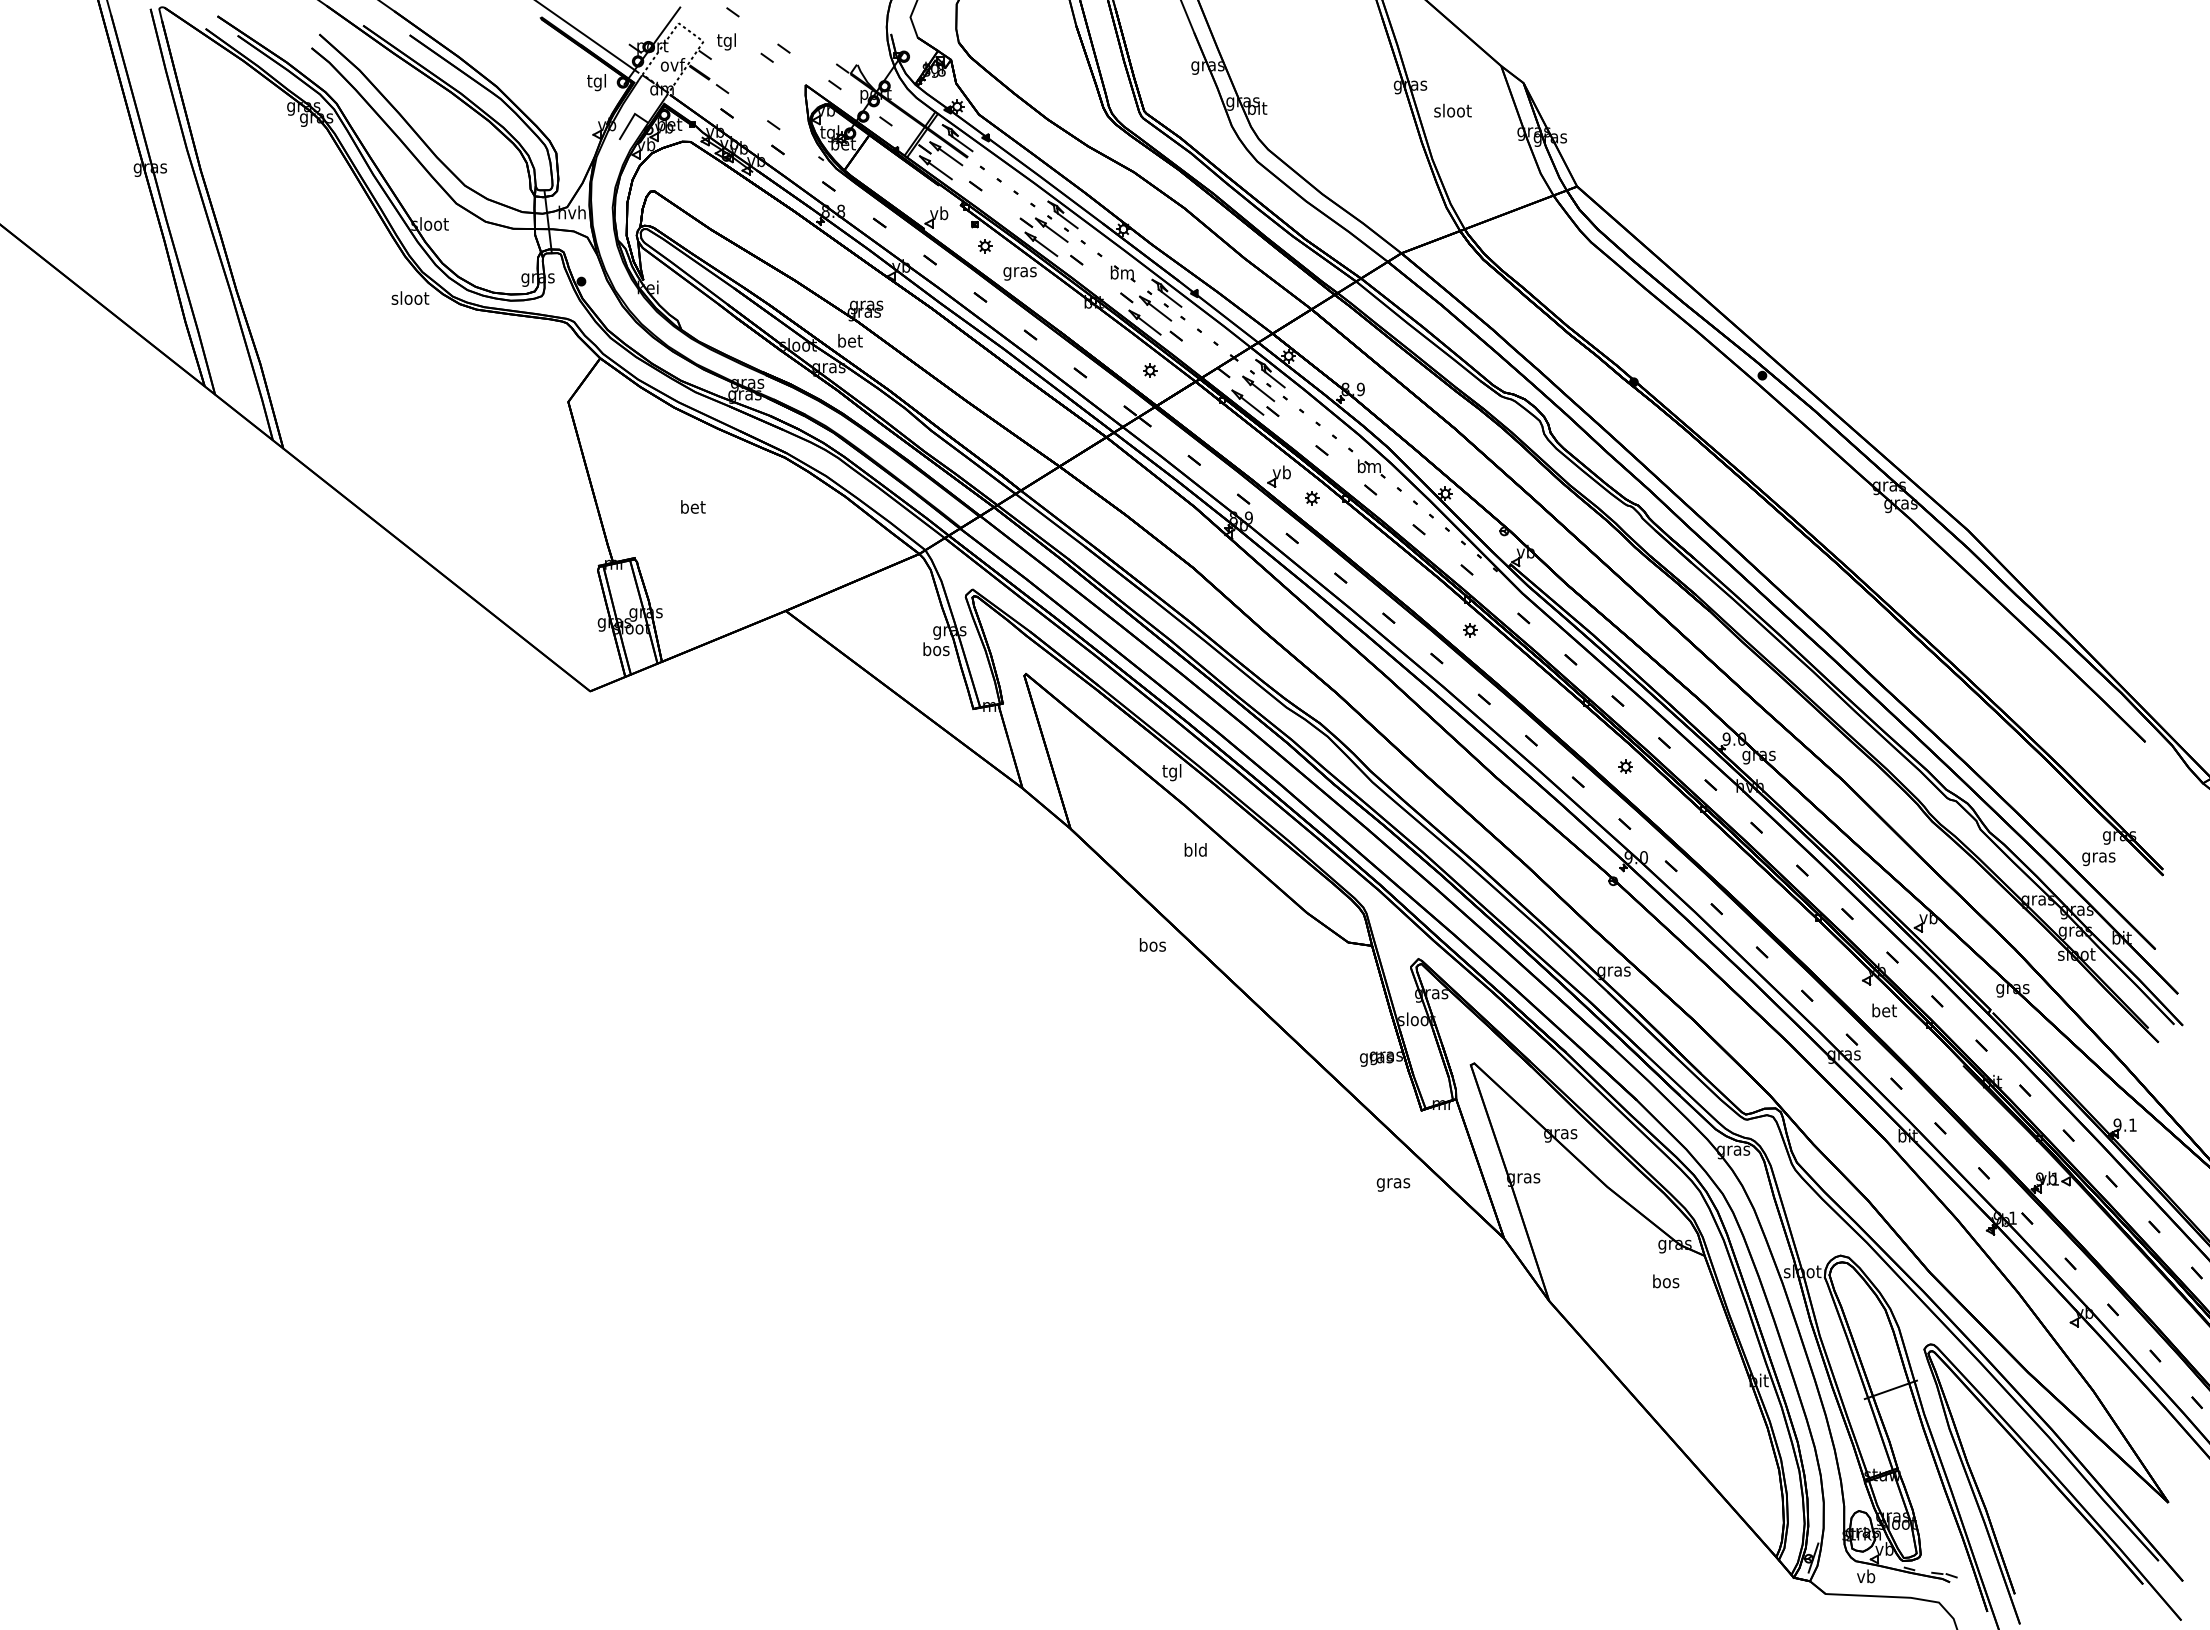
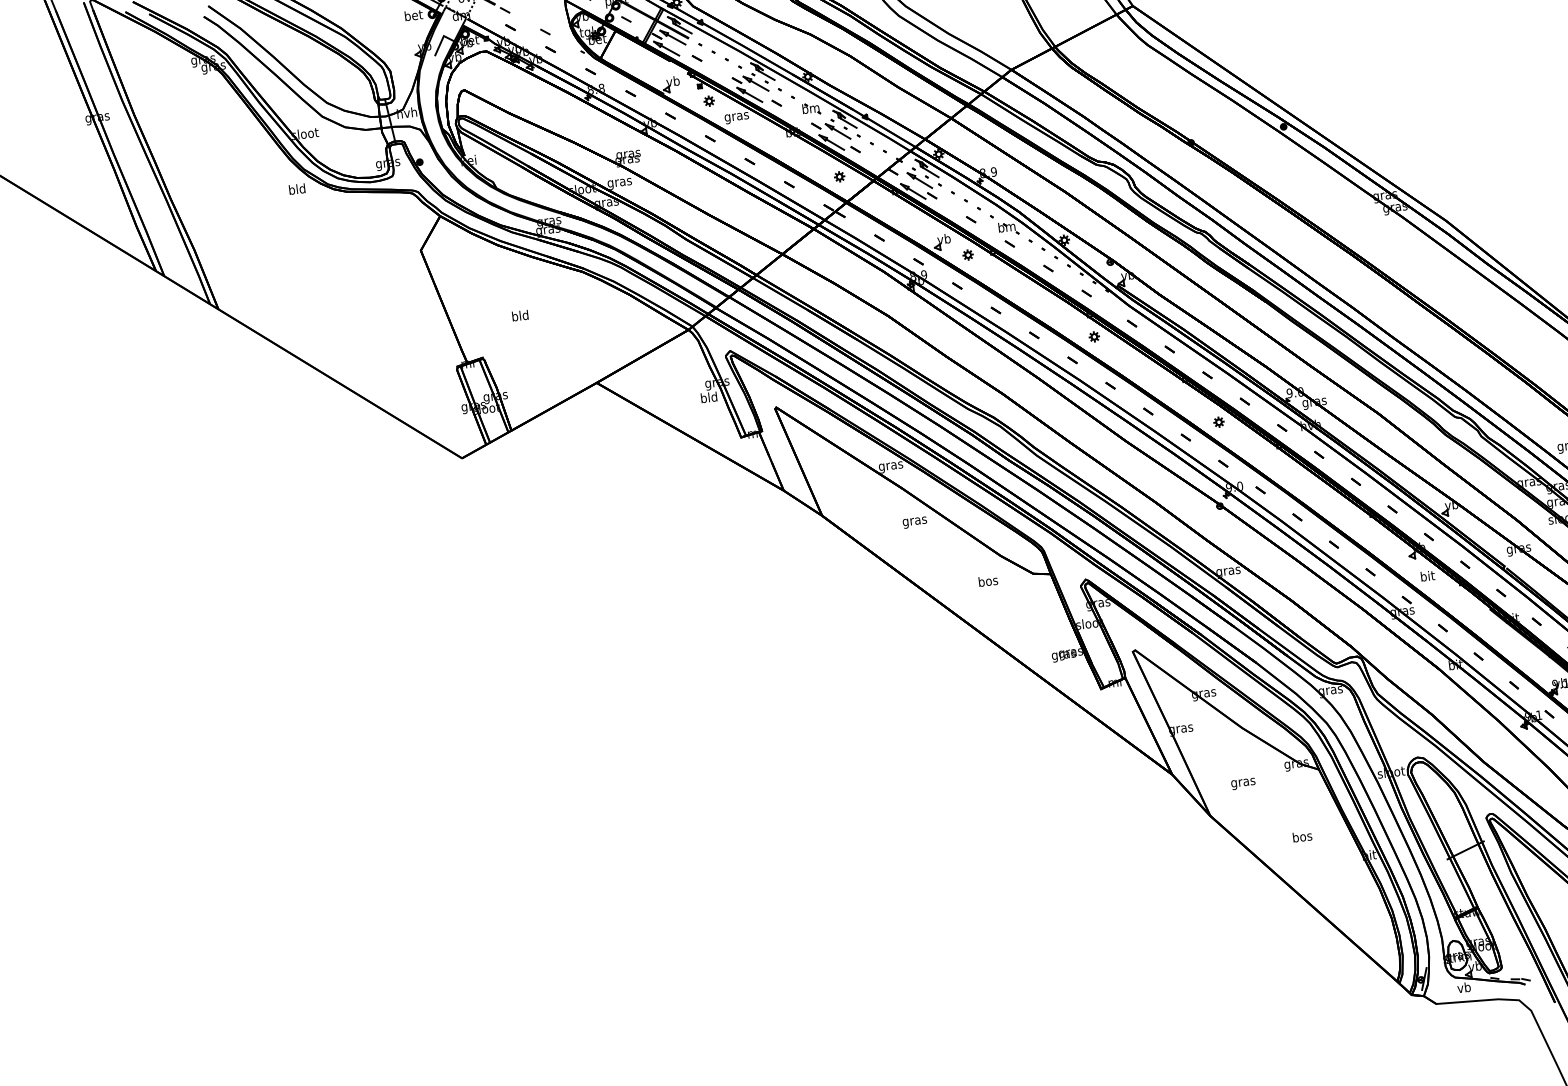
text: (597, 82) -> (413, 16), tgl -> bet
text: (410, 297) -> (297, 188), sloot -> bld
text: (849, 342) -> (619, 182), bet -> gras
text: (693, 506) -> (520, 315), bet -> bld
text: (936, 649) -> (709, 397), bos -> bld
text: (1171, 772) -> (890, 466), tgl -> gras
text: (1195, 851) -> (914, 521), bld -> gras
text: (1152, 944) -> (988, 580), moved
text: (1884, 1010) -> (1427, 576), bet -> bit
text: (1393, 1184) -> (1243, 783), moved
text: (1666, 1281) -> (1302, 836), moved

